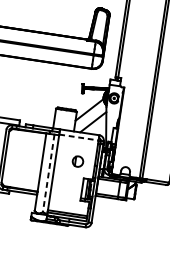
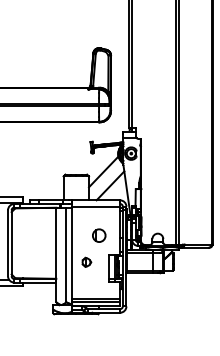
line: (79, 137) -> (96, 206), dashed -> solid
line: (48, 173) -> (66, 255), dashed -> solid
part: (64, 181) -> (86, 261), added

